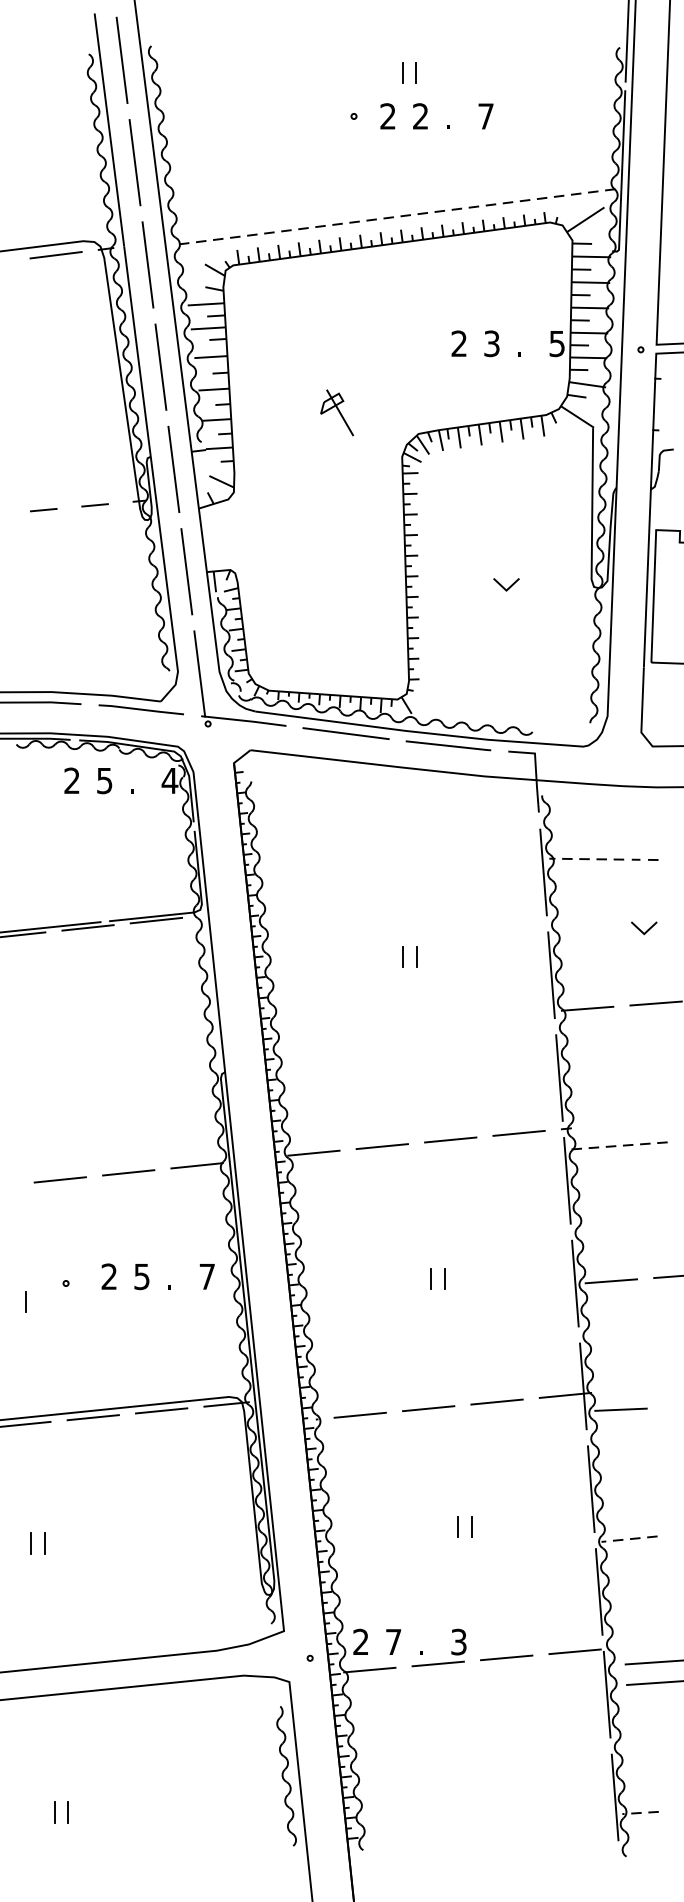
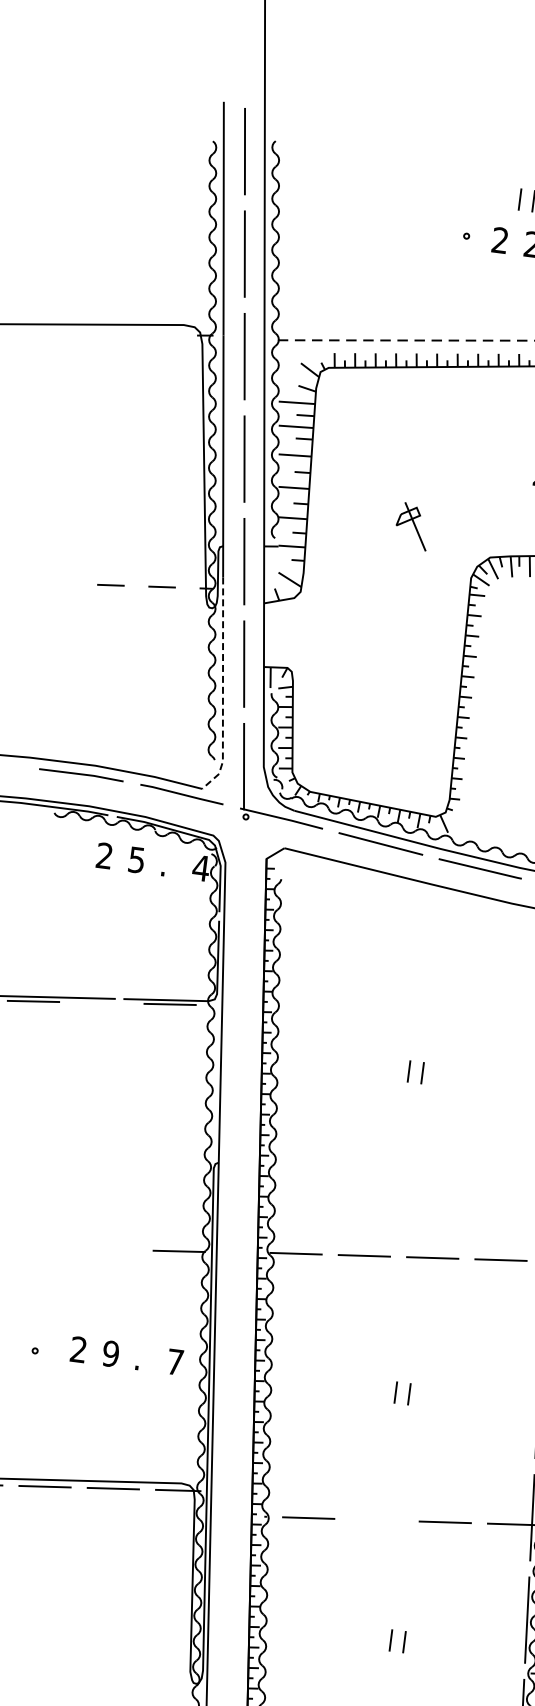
line: (55, 255) -> (154, 335), removed
line: (168, 599) -> (222, 689), solid -> dashed
line: (87, 927) -> (101, 1002), removed
line: (128, 1172) -> (110, 1249), removed
line: (59, 1179) -> (41, 1247), removed
text: (141, 1276) -> (110, 1353), 5 -> 9
line: (428, 1408) -> (376, 1520), removed

